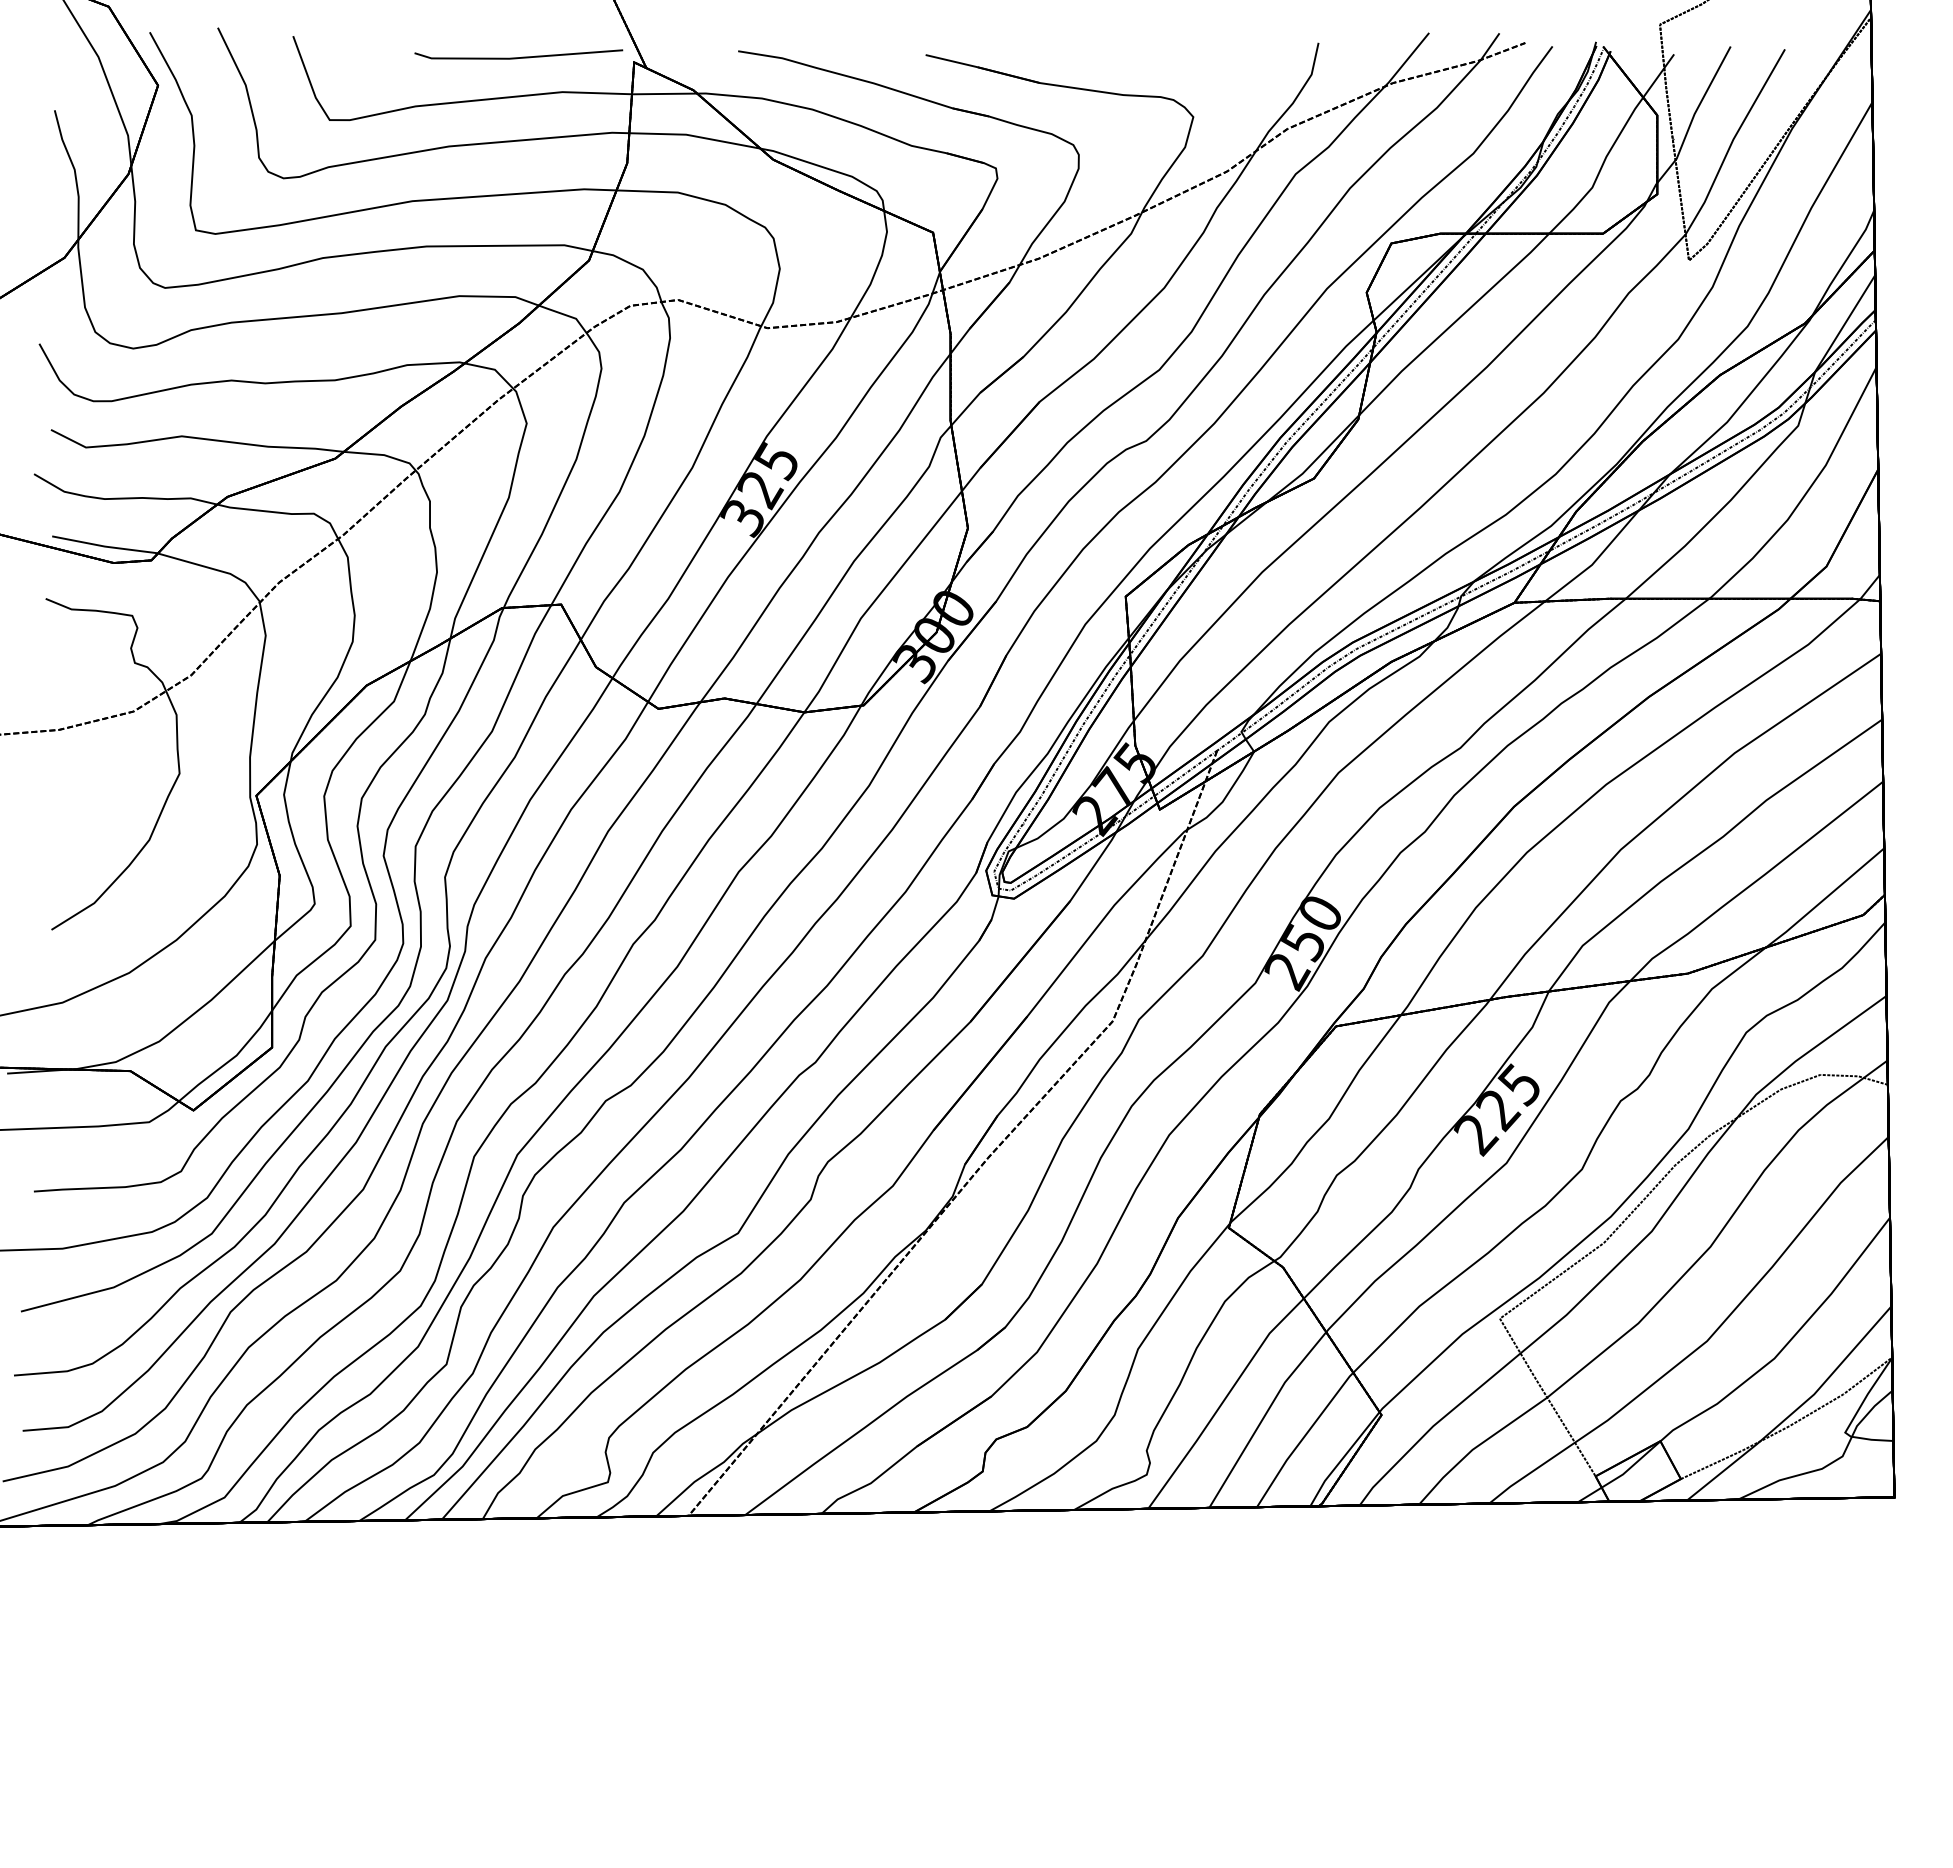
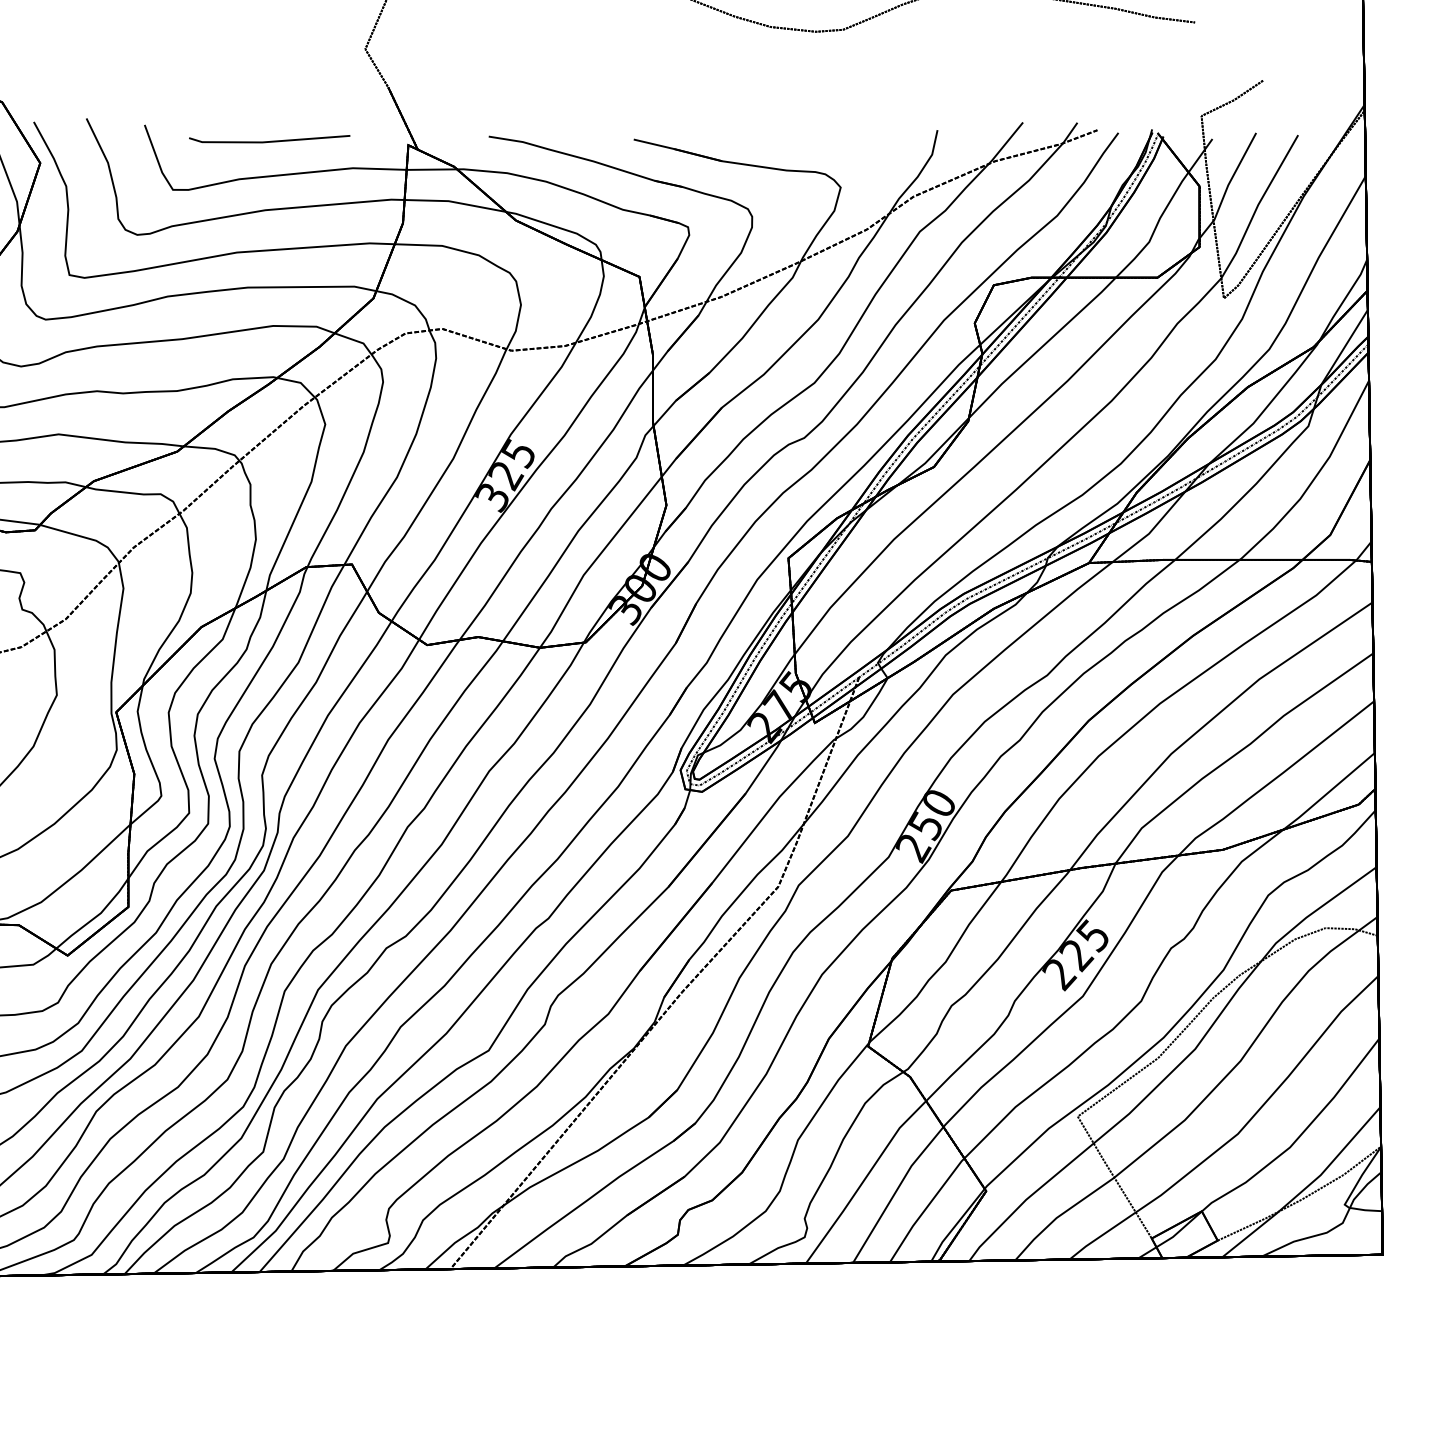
line: (518, 57) -> (269, 141), moved

